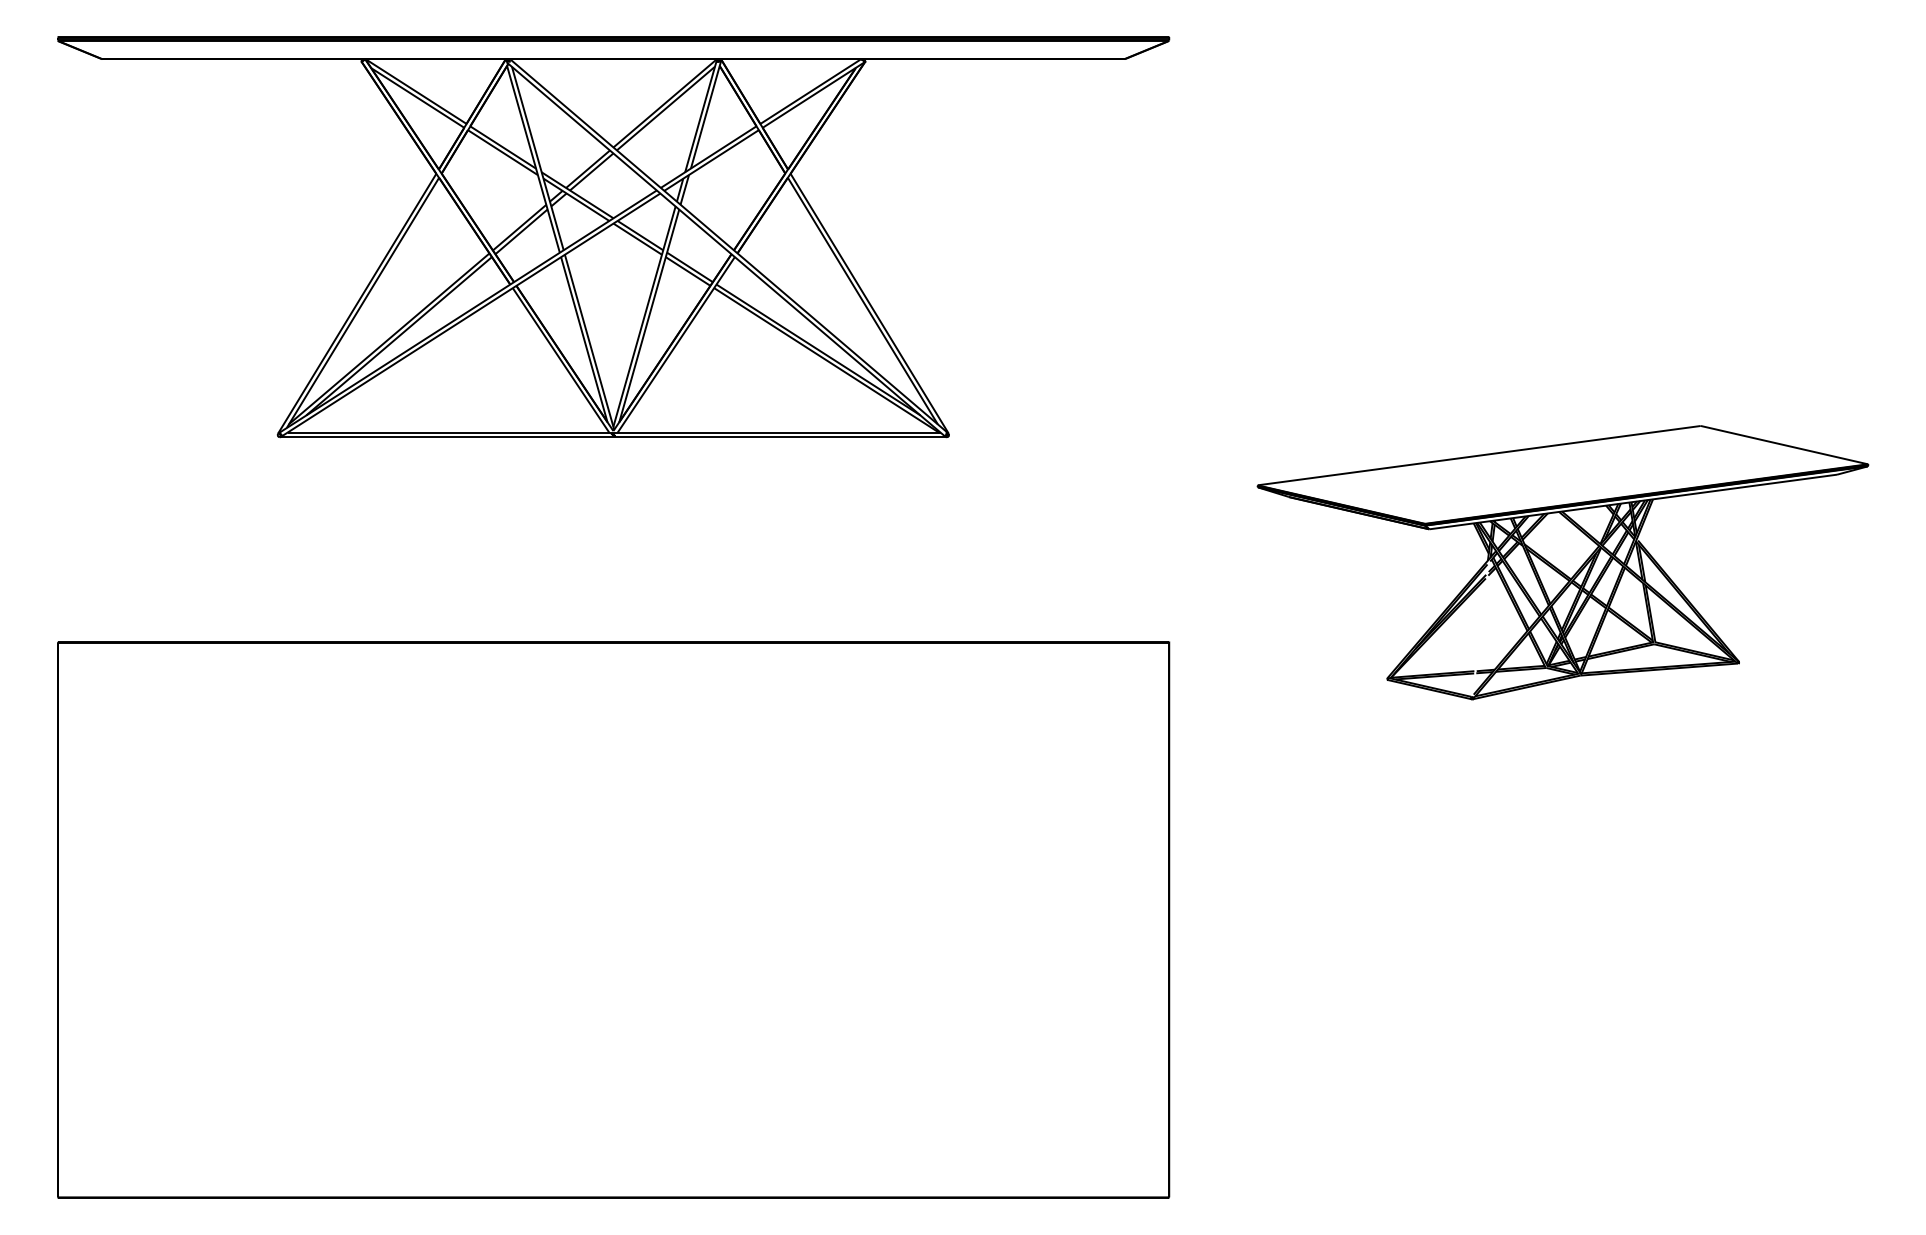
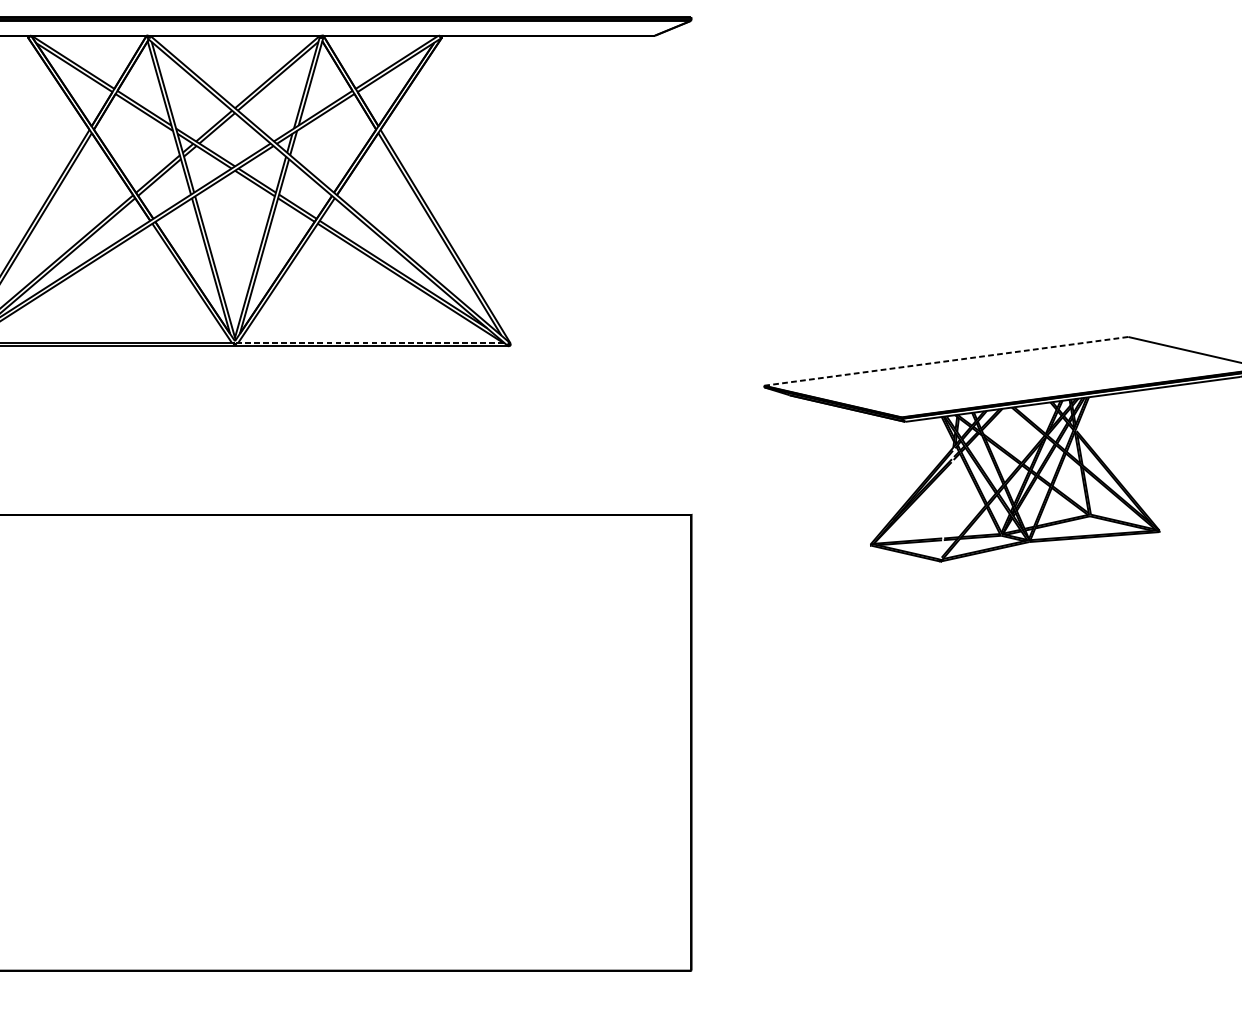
line: (777, 432) -> (369, 342), solid -> dashed
line: (1478, 455) -> (945, 361), solid -> dashed

